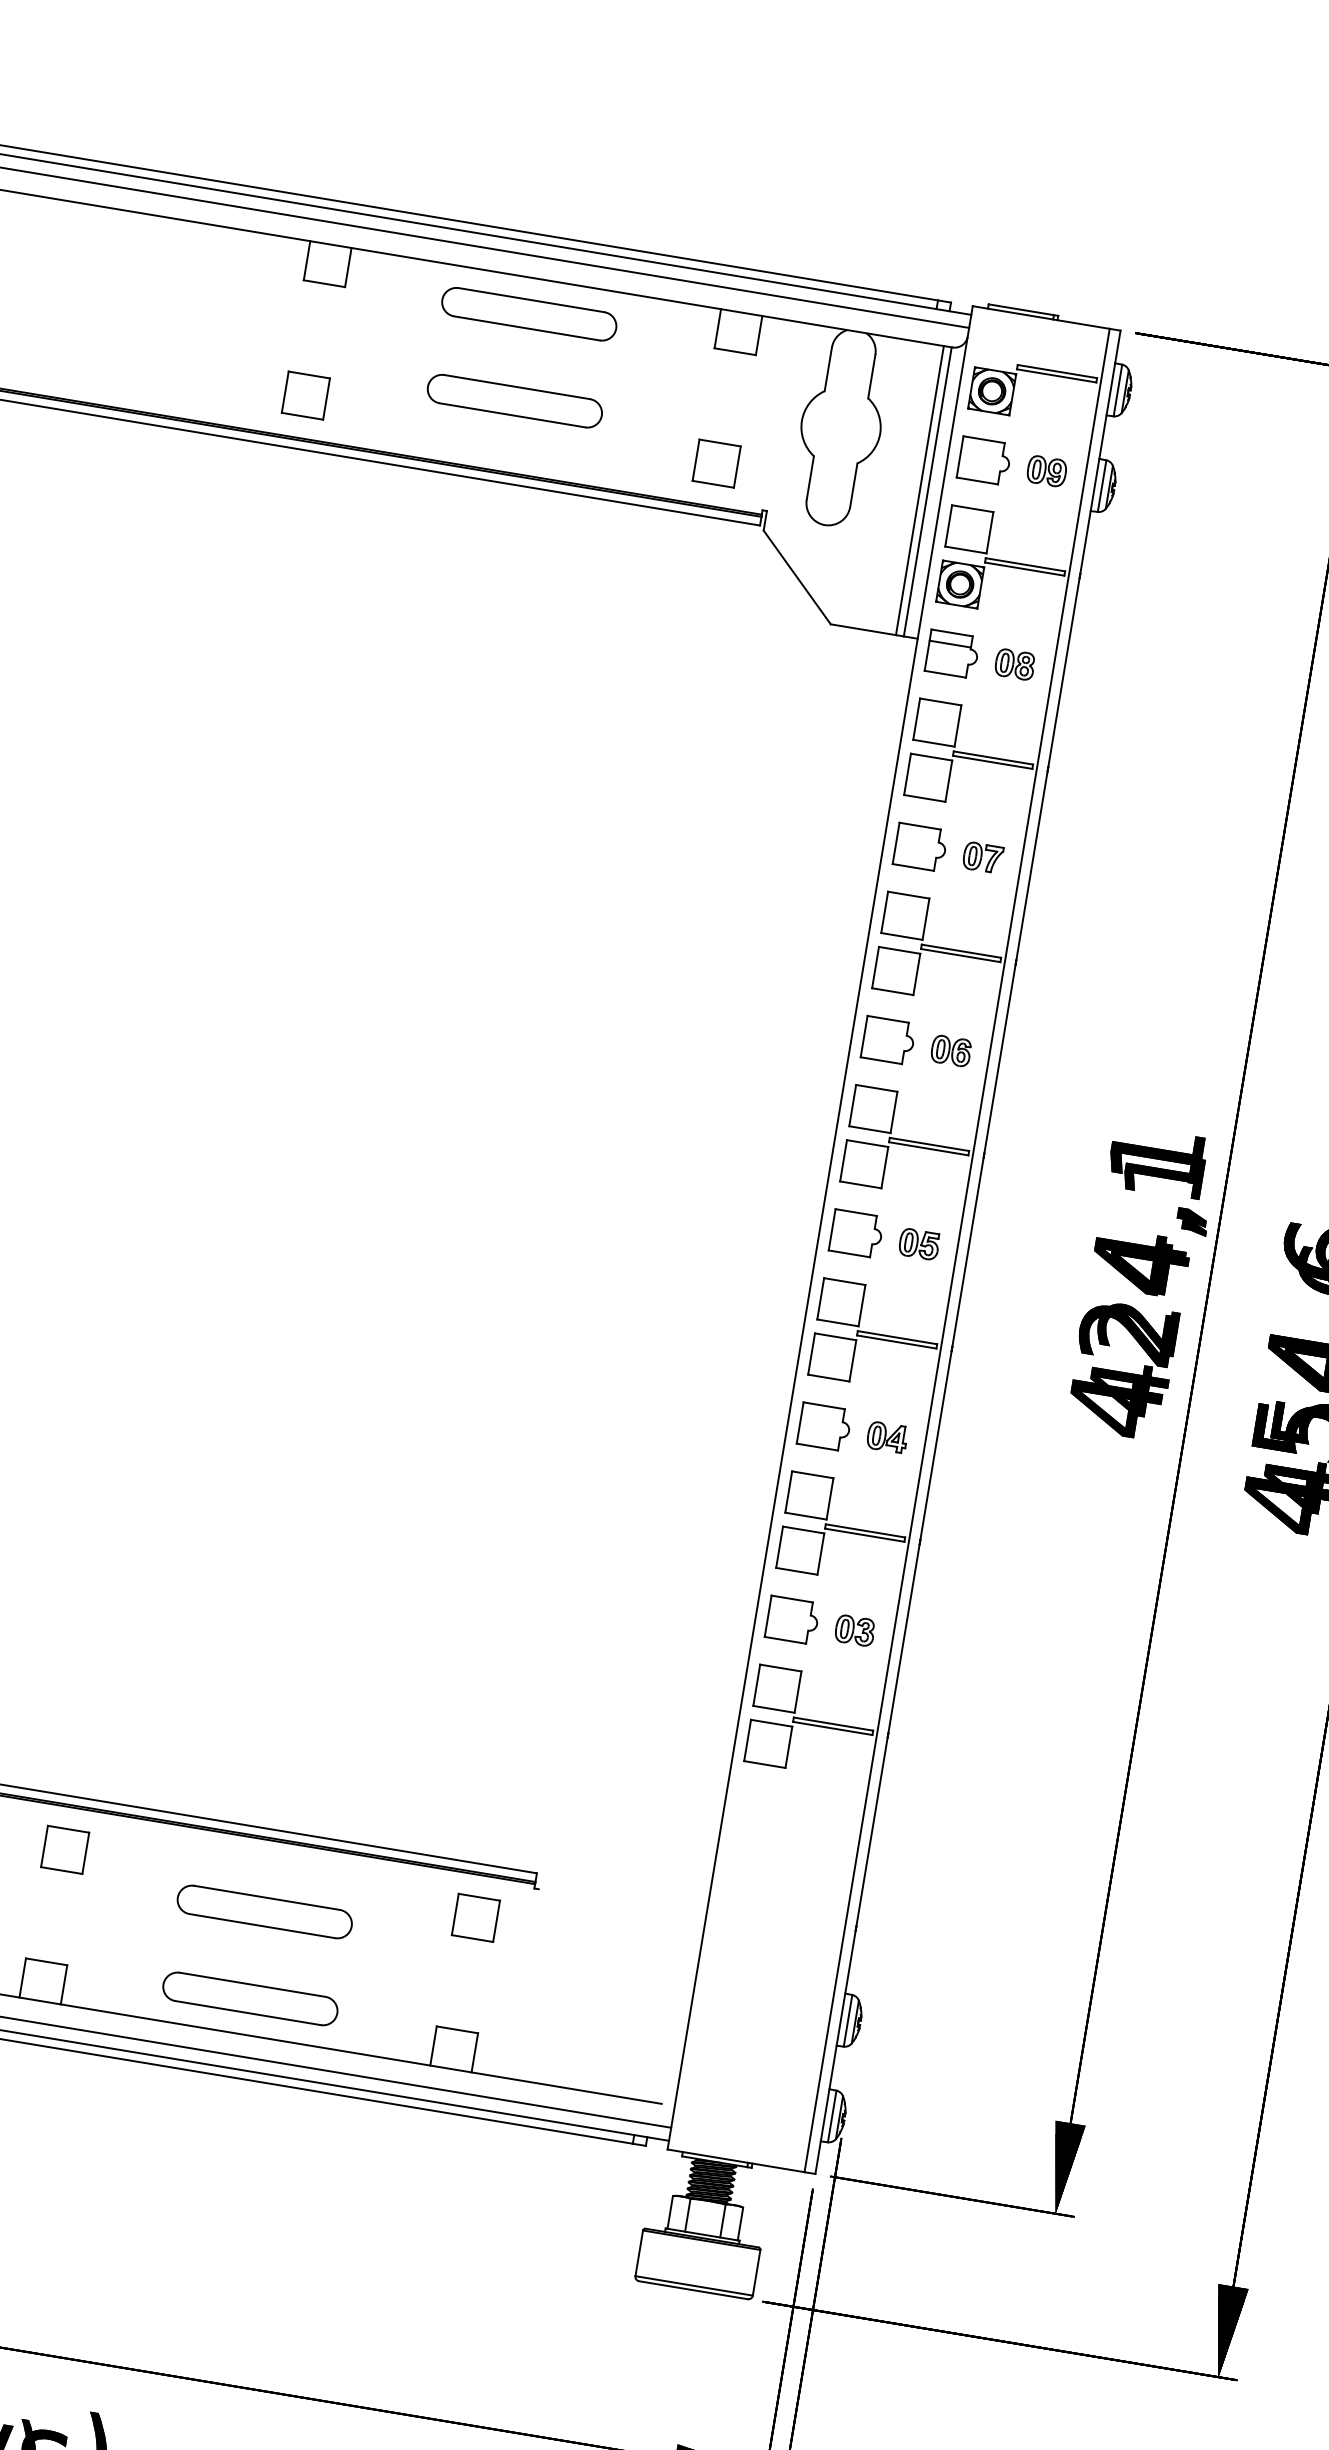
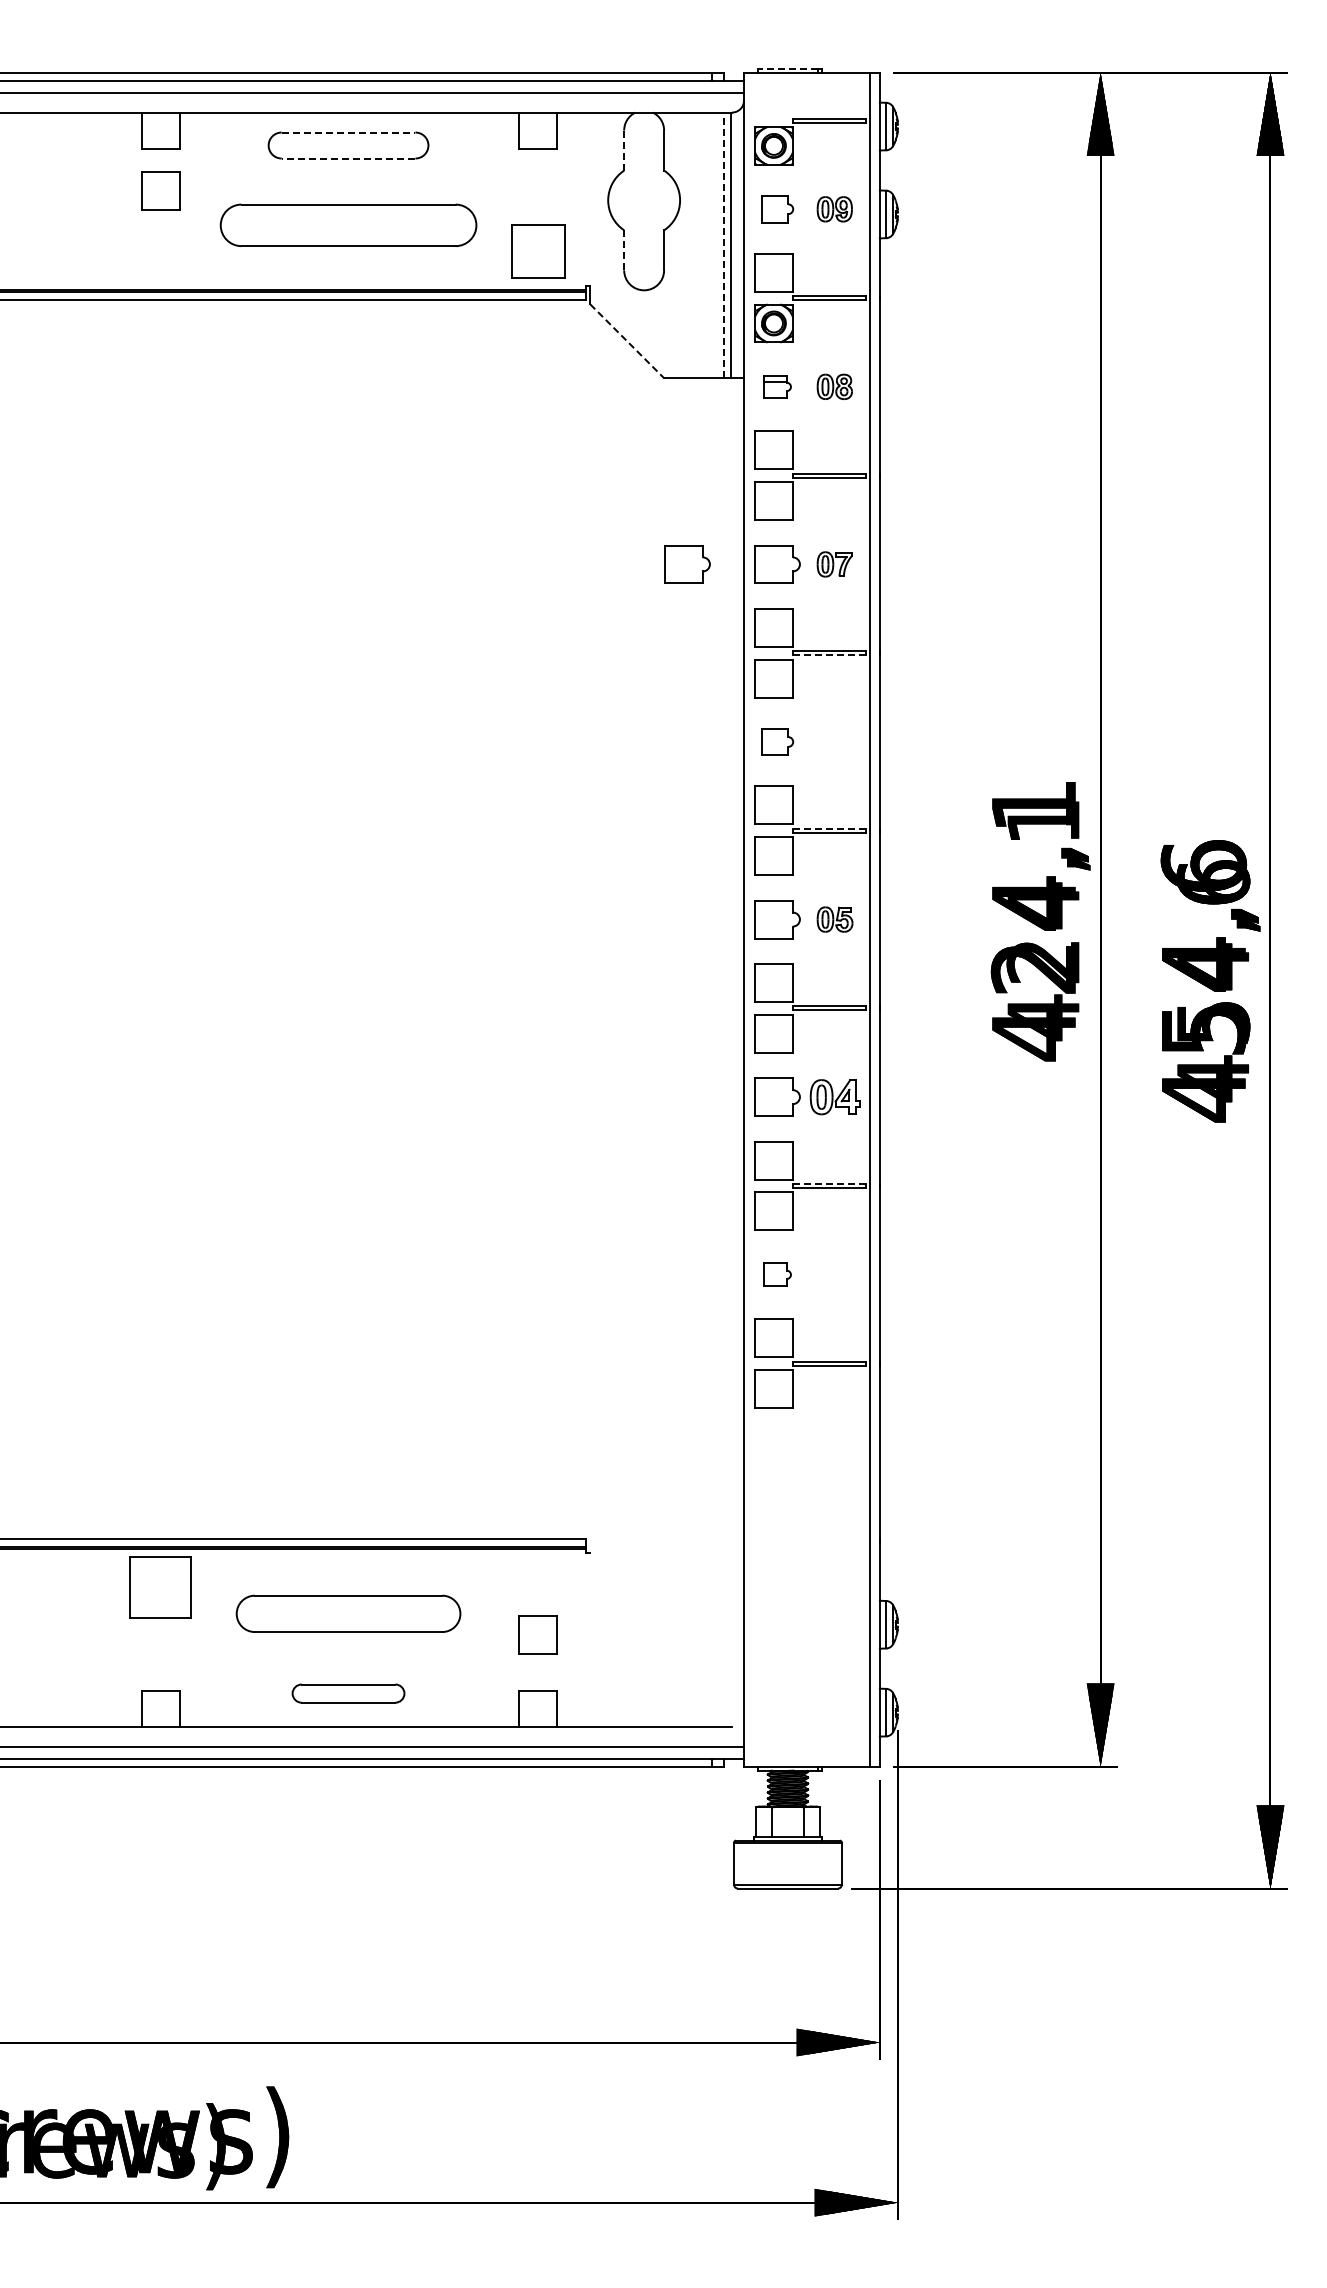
line: (531, 300) -> (348, 132), solid -> dashed
line: (1020, 309) -> (787, 68), solid -> dashed
line: (526, 328) -> (348, 158), solid -> dashed
line: (828, 369) -> (624, 150), solid -> dashed
part: (305, 394) -> (160, 190), moved
part: (514, 401) -> (348, 225), size x1.6
part: (984, 460) -> (777, 208), size x0.7
part: (715, 462) -> (537, 250), size x1.4
line: (810, 477) -> (624, 249), solid -> dashed
line: (920, 490) -> (724, 245), solid -> dashed
line: (797, 577) -> (627, 341), solid -> dashed
part: (952, 653) -> (777, 386), size x0.6
part: (822, 831) -> (687, 564), added
line: (960, 955) -> (829, 655), solid -> dashed
part: (888, 1040) -> (777, 741), size x0.7
part: (950, 1050) -> (834, 741), removed
line: (928, 1143) -> (828, 828), solid -> dashed
part: (886, 1436) -> (834, 1096), size x1.4
line: (864, 1530) -> (828, 1183), solid -> dashed
part: (792, 1620) -> (777, 1274), size x0.6
part: (854, 1630) -> (834, 1274), removed
part: (64, 1849) -> (160, 1587), size x1.6
part: (264, 1911) -> (348, 1613), size x1.4
part: (475, 1917) -> (537, 1634), moved
part: (250, 1998) -> (348, 1693), size x0.7

